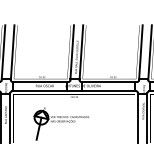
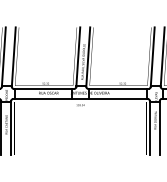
part: (61, 123) -> (66, 133), removed

